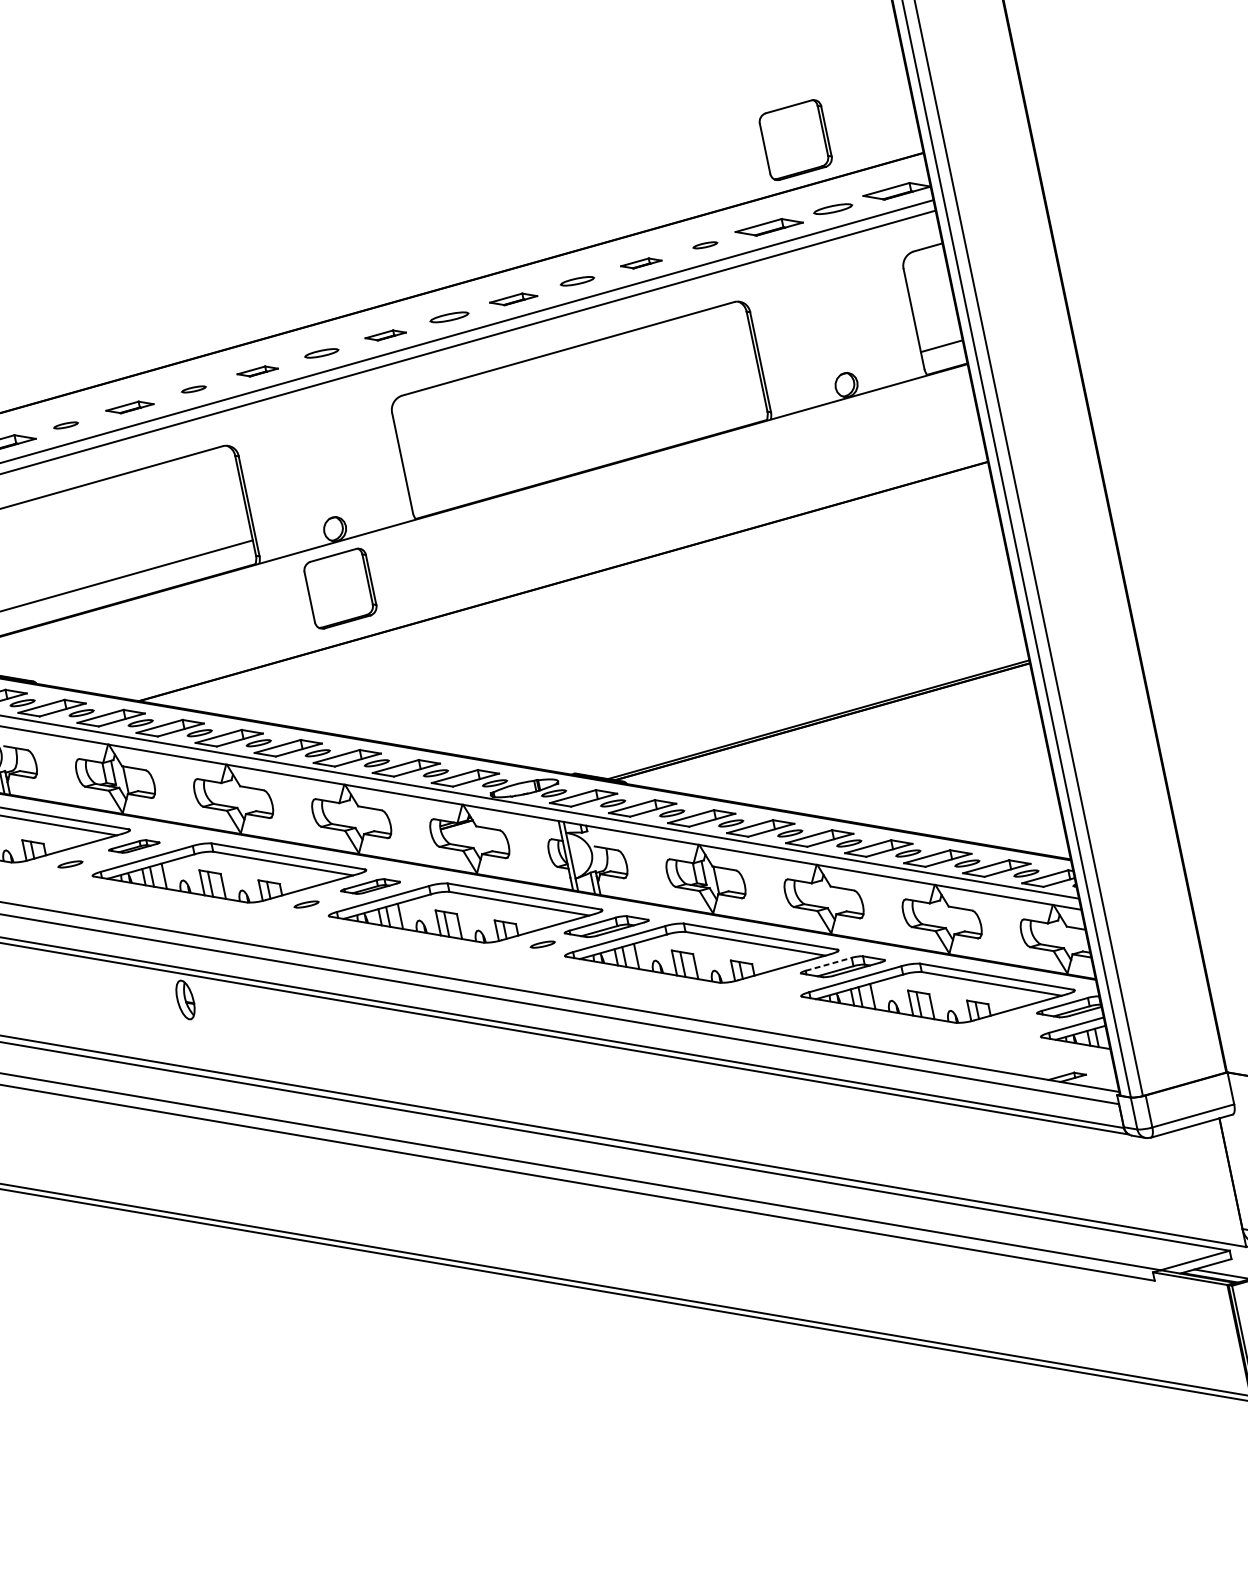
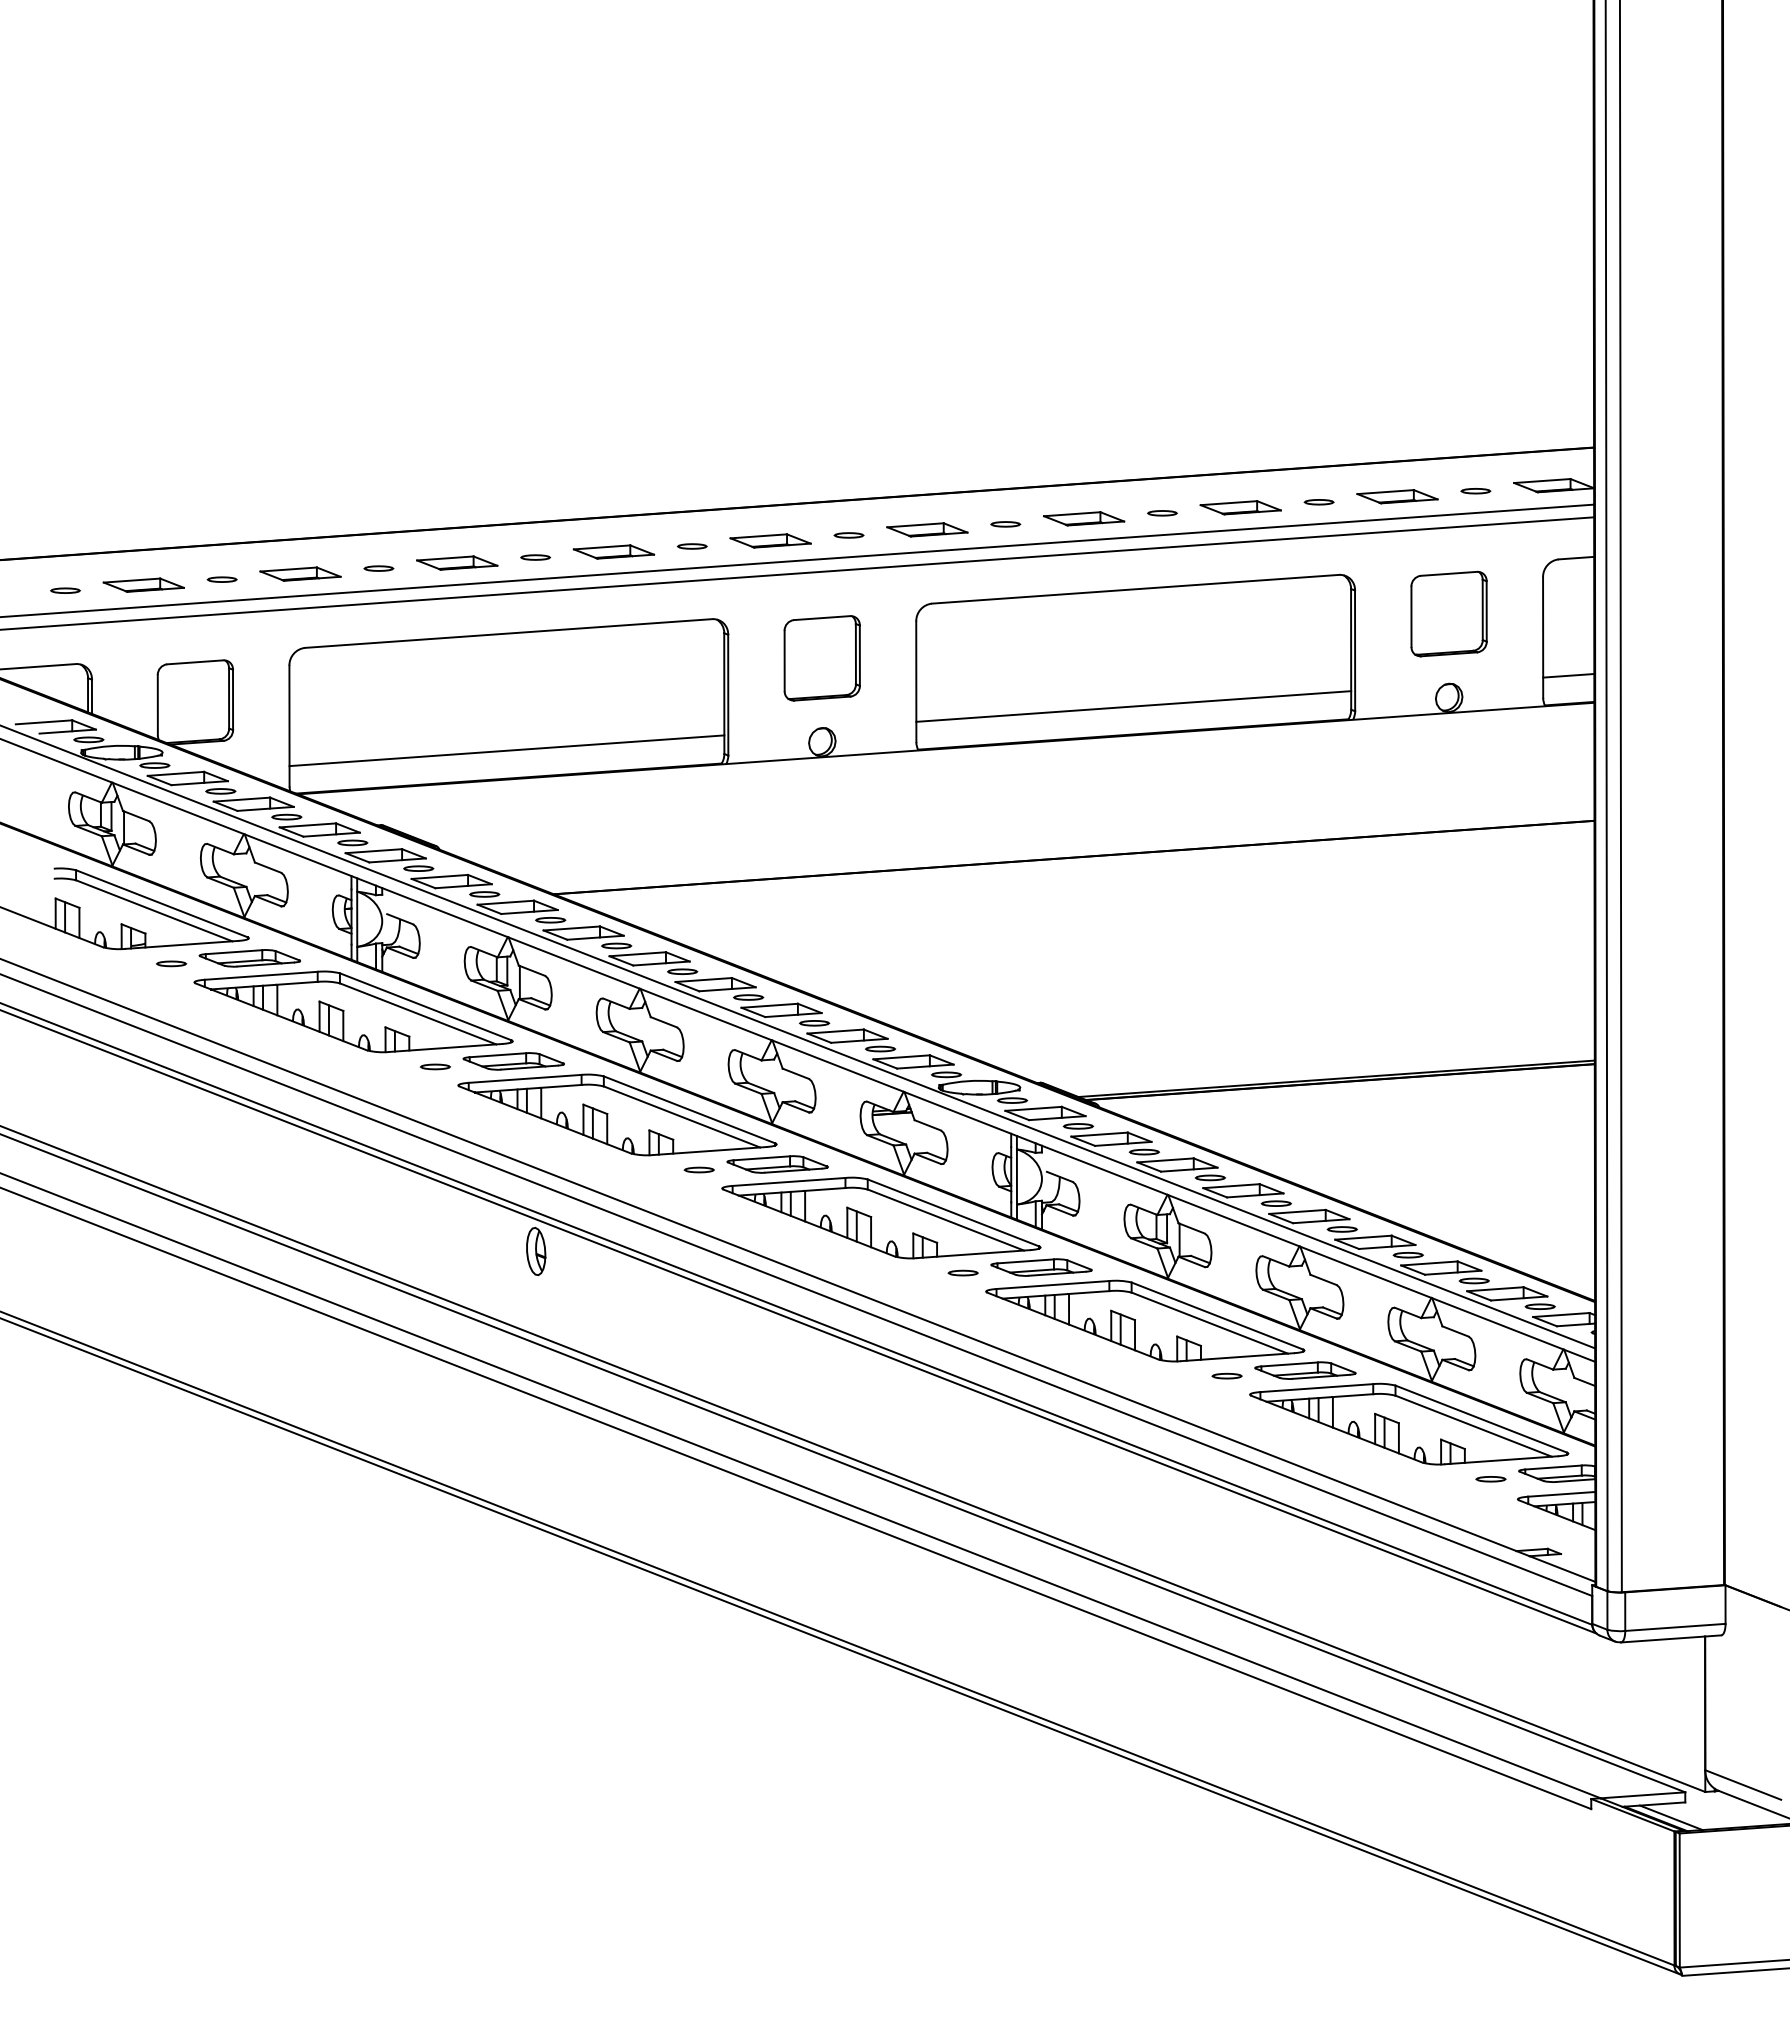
part: (795, 139) -> (1448, 613), moved
part: (832, 209) -> (1475, 491), size x0.62
part: (641, 263) -> (1240, 507), size x1.67
part: (577, 281) -> (1162, 513), size x0.71
part: (513, 299) -> (1084, 518), size x1.43
part: (449, 317) -> (1005, 524), size x0.62
part: (385, 335) -> (927, 529), size x1.67
part: (321, 353) -> (848, 535), size x0.71
part: (257, 371) -> (770, 540), size x1.67
part: (129, 407) -> (613, 551), size x1.43
line: (586, 446) -> (1133, 706), added
part: (339, 588) -> (821, 658), moved
part: (134, 846) -> (513, 1061), size x1.67
part: (370, 886) -> (777, 1164), size x1.43
line: (829, 964) -> (1290, 1364), dashed -> solid
part: (778, 984) -> (1226, 1375), added
part: (1014, 1025) -> (1490, 1479), added

